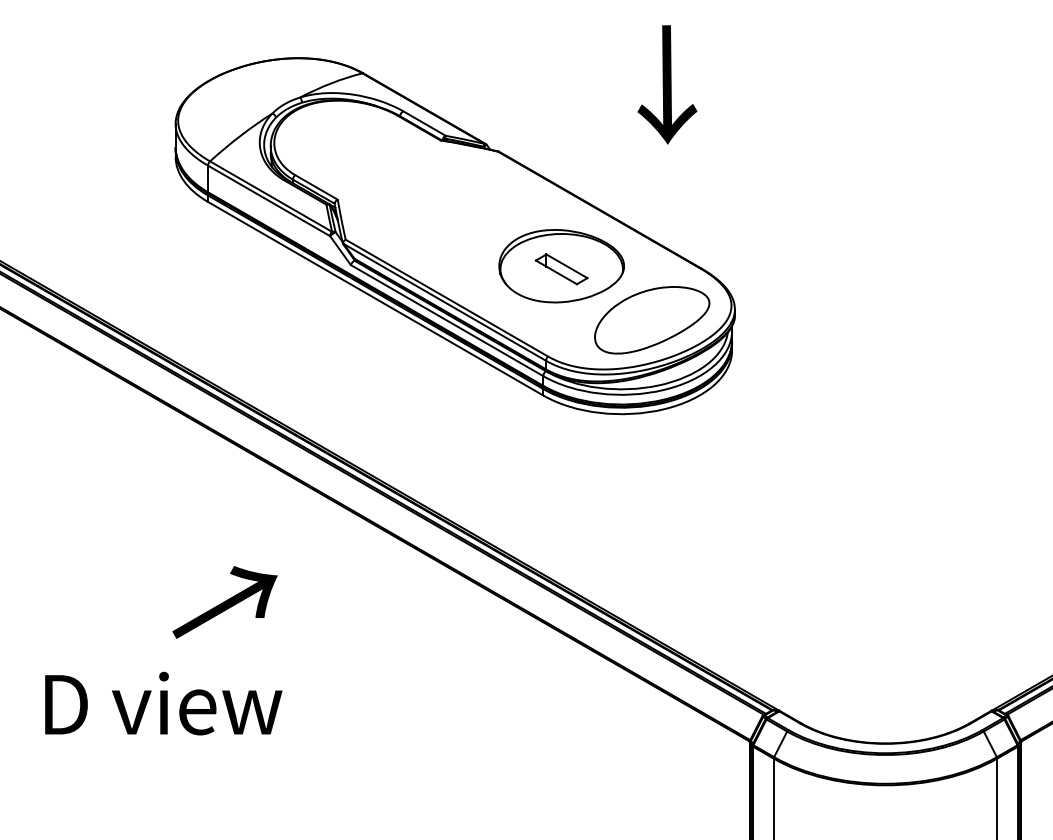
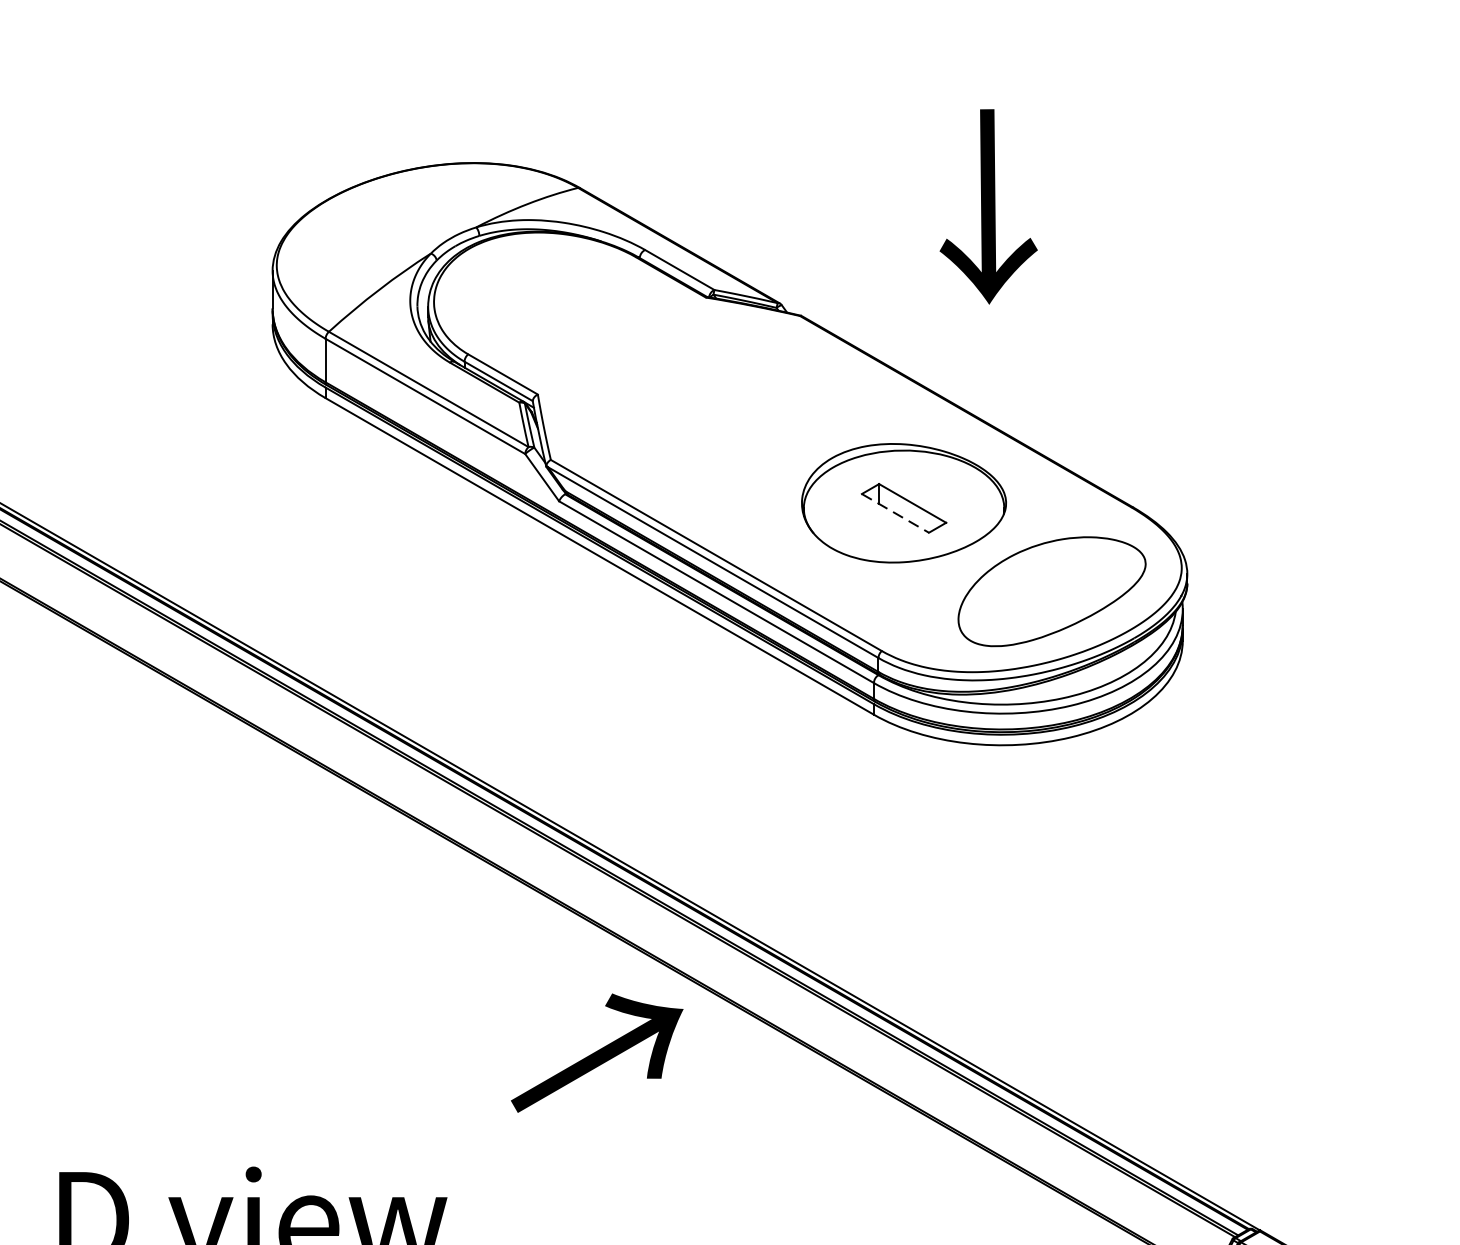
text: (667, 84) -> (988, 206), moved
line: (556, 272) -> (895, 513), solid -> dashed
text: (224, 602) -> (596, 1053), moved

